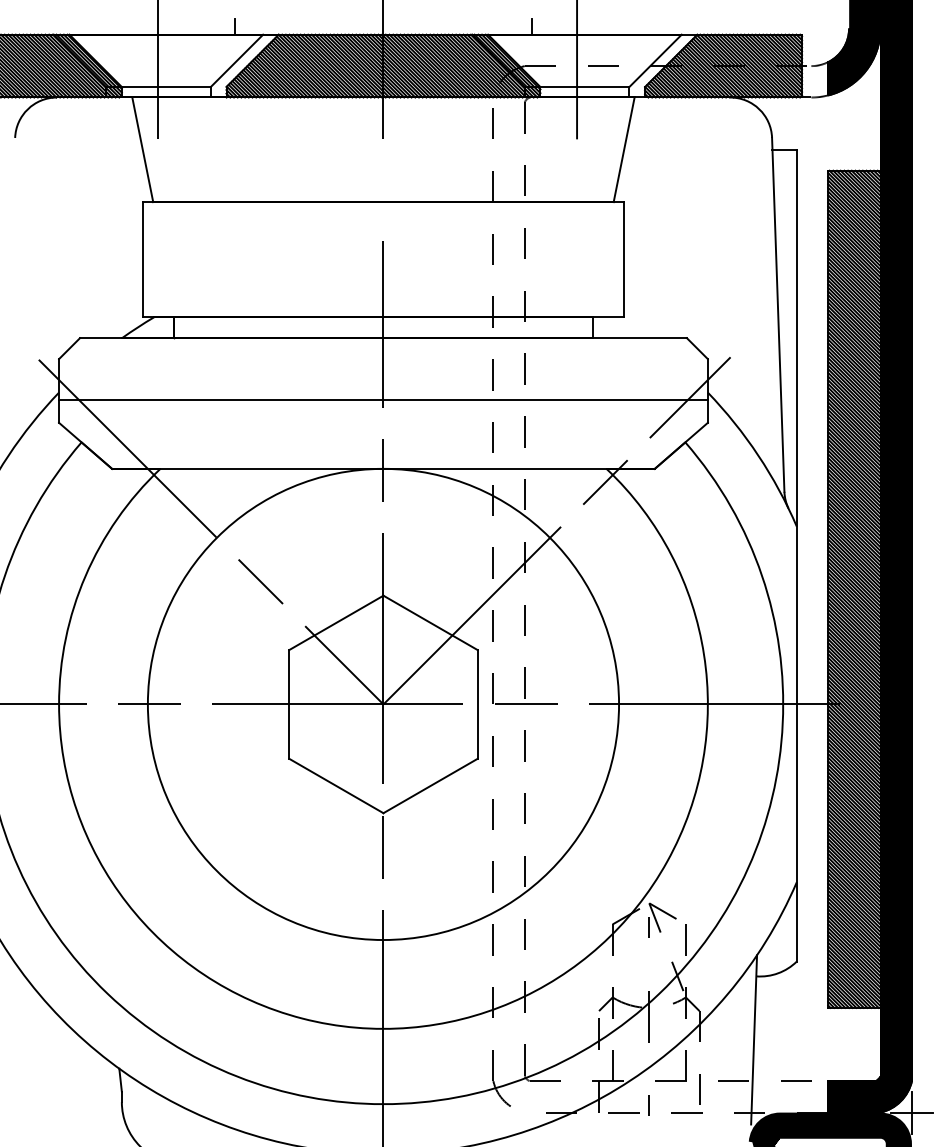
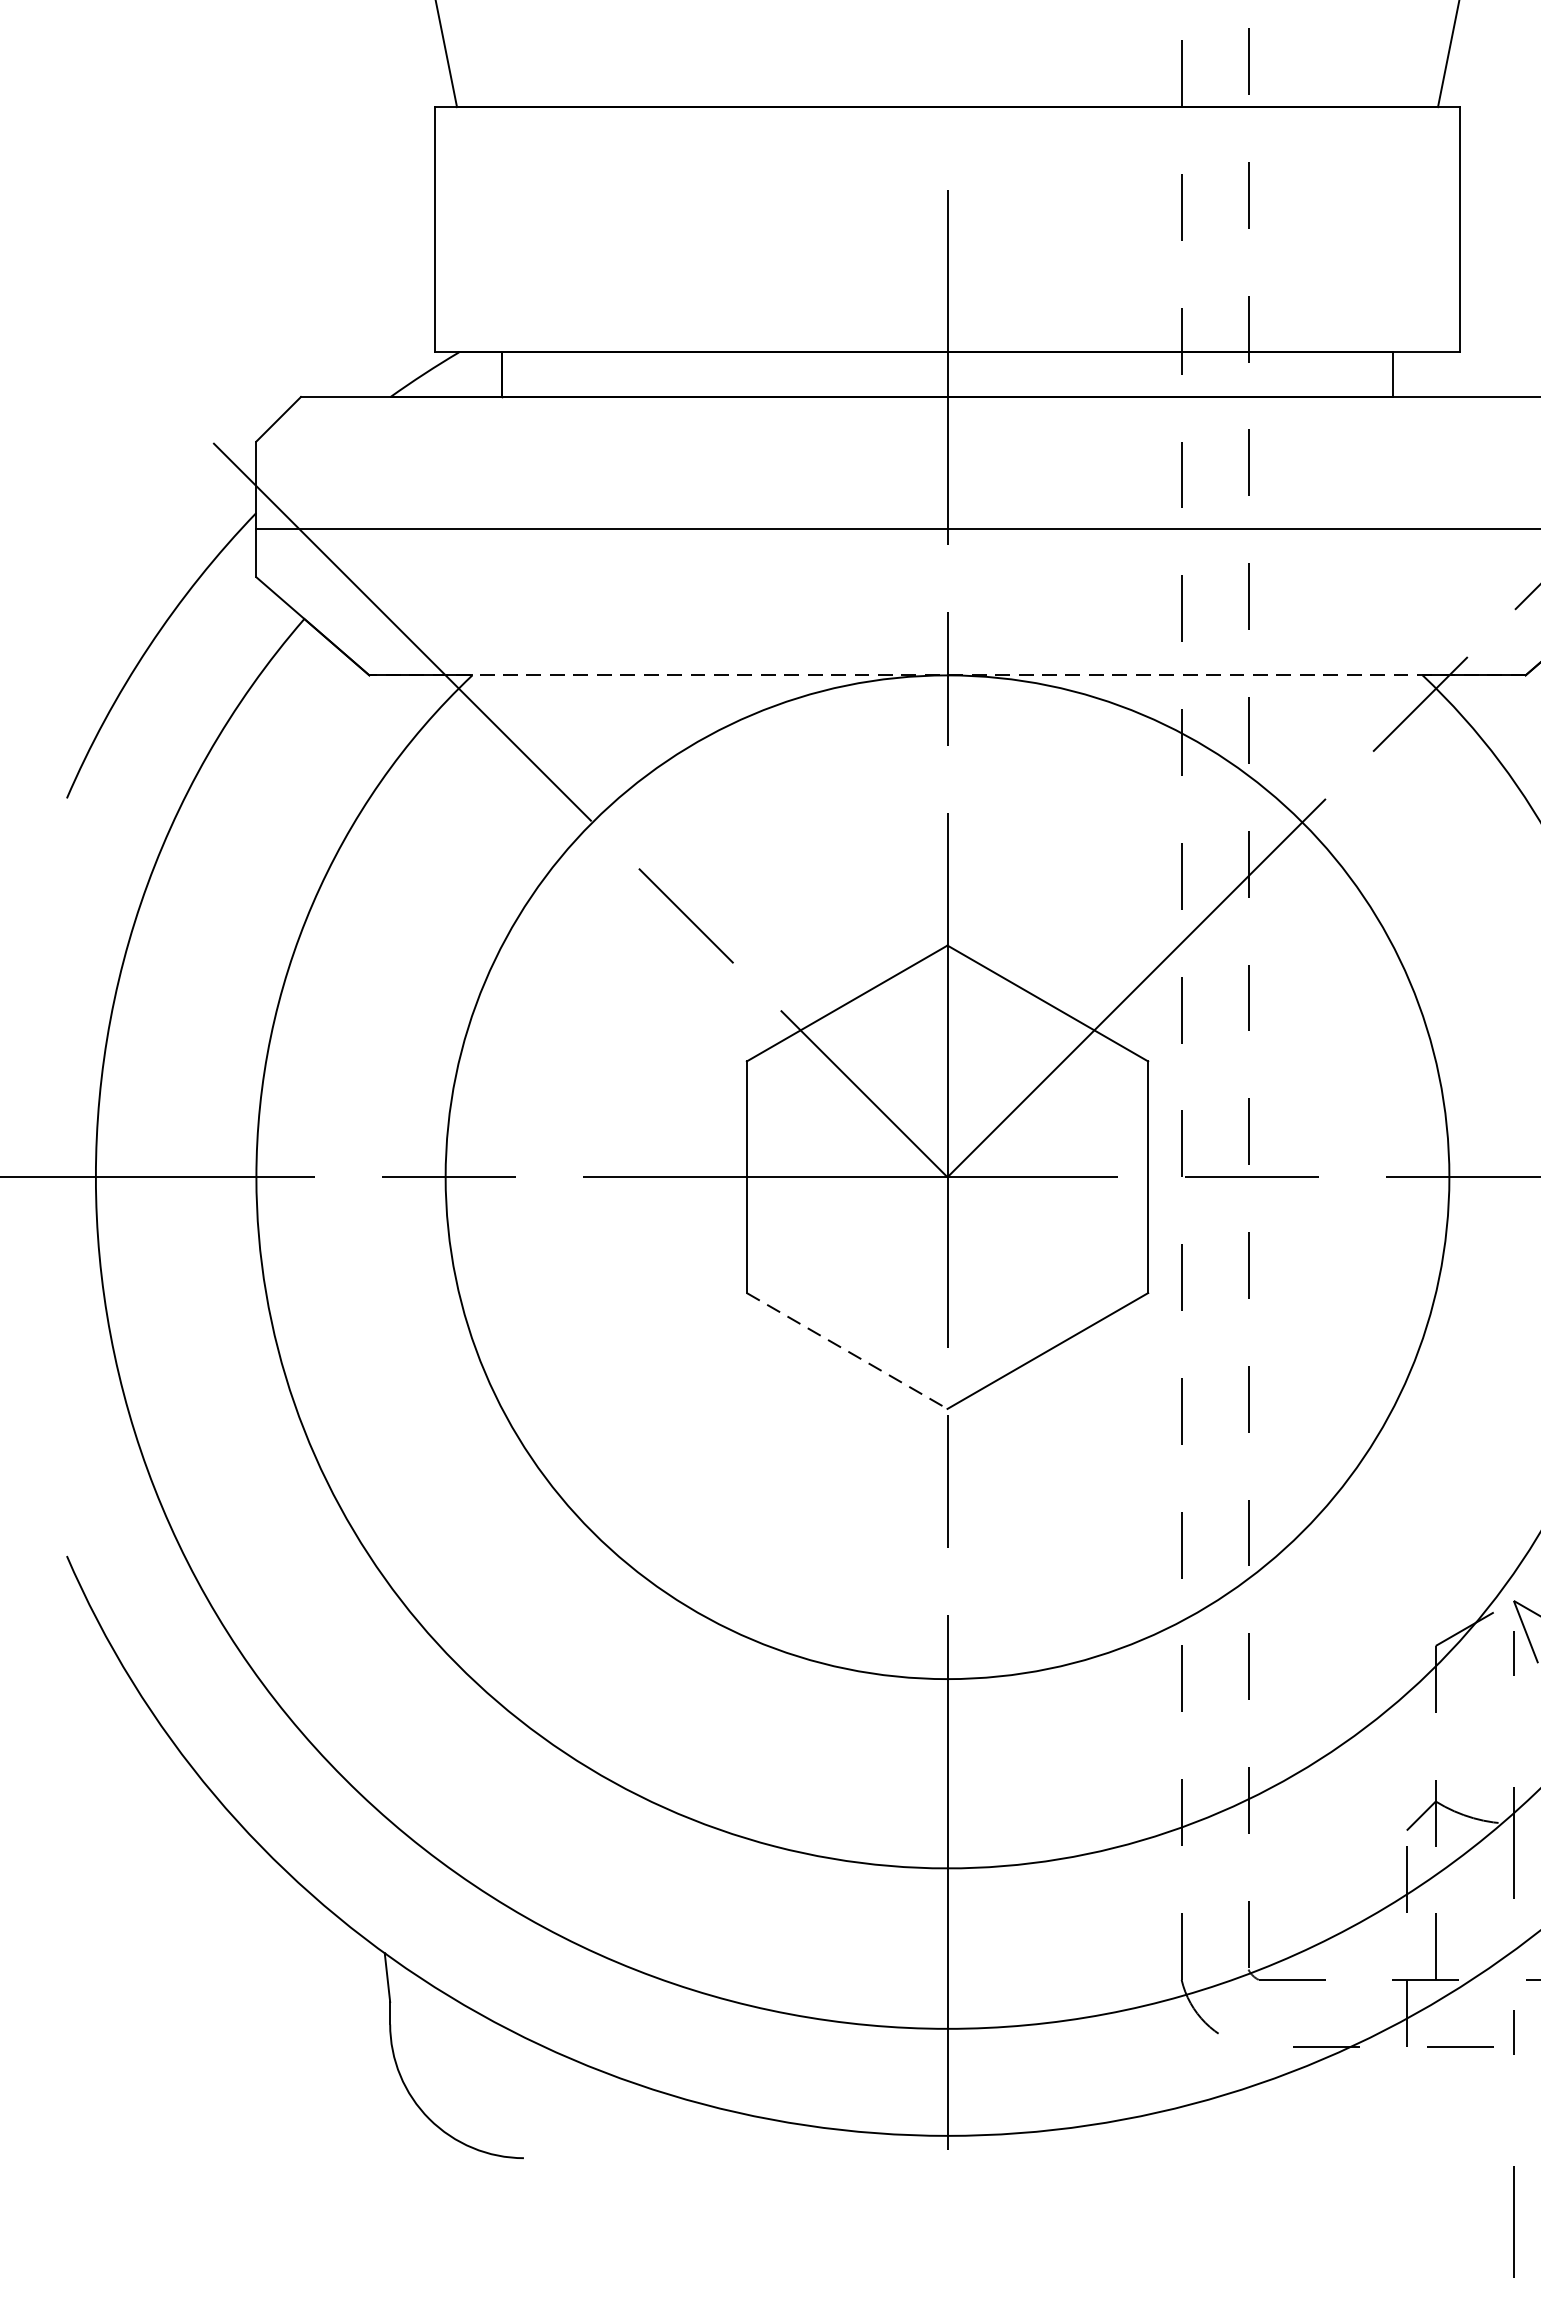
line: (382, 468) -> (945, 674), solid -> dashed
line: (336, 786) -> (847, 1352), solid -> dashed

